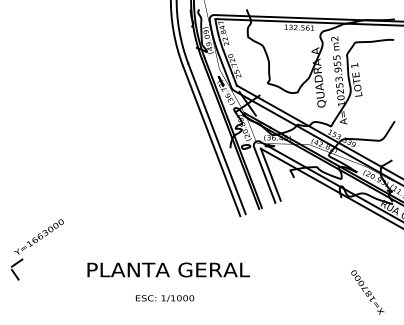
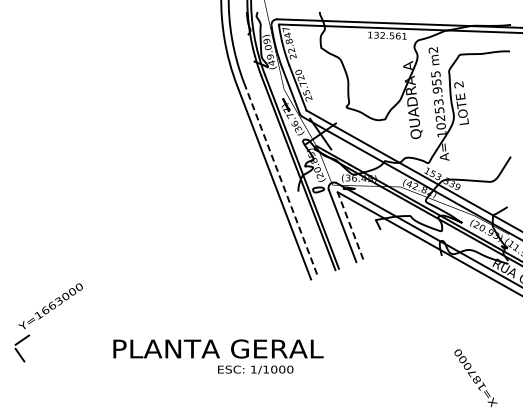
text: (354, 66) -> (458, 85), 1 -> 2
line: (217, 138) -> (281, 179), solid -> dashed
line: (270, 174) -> (350, 225), solid -> dashed
text: (164, 298) -> (255, 369), moved

